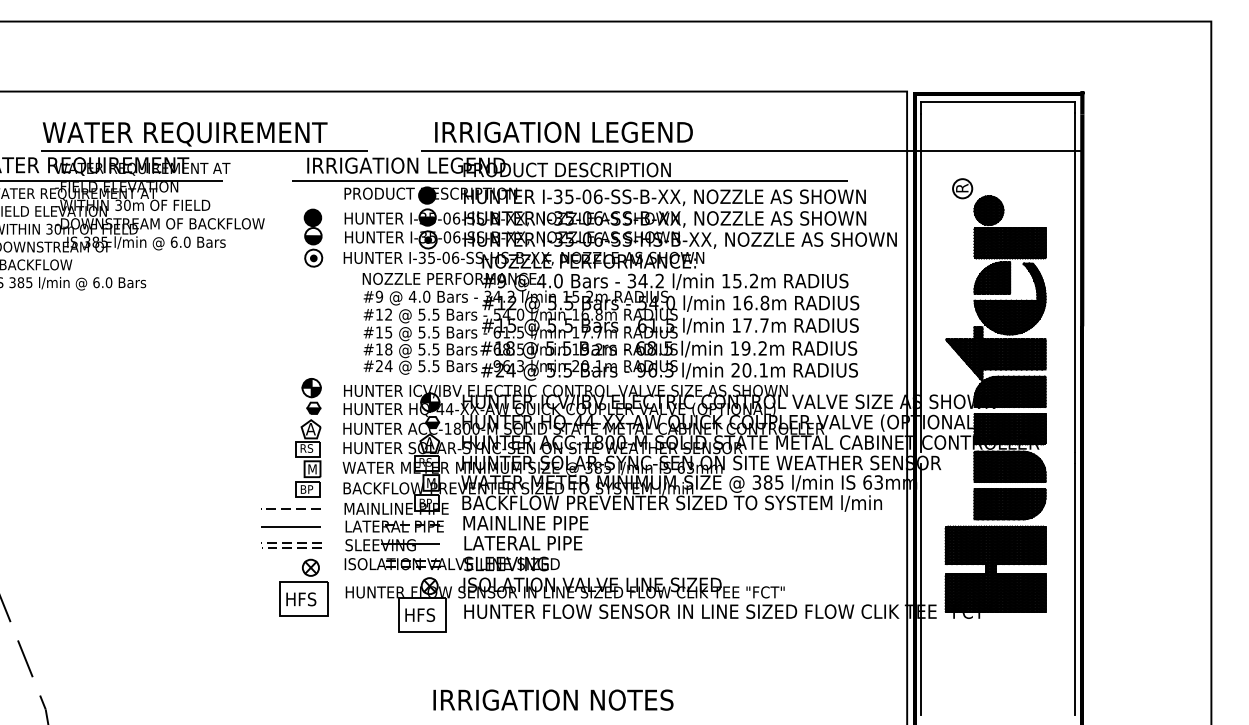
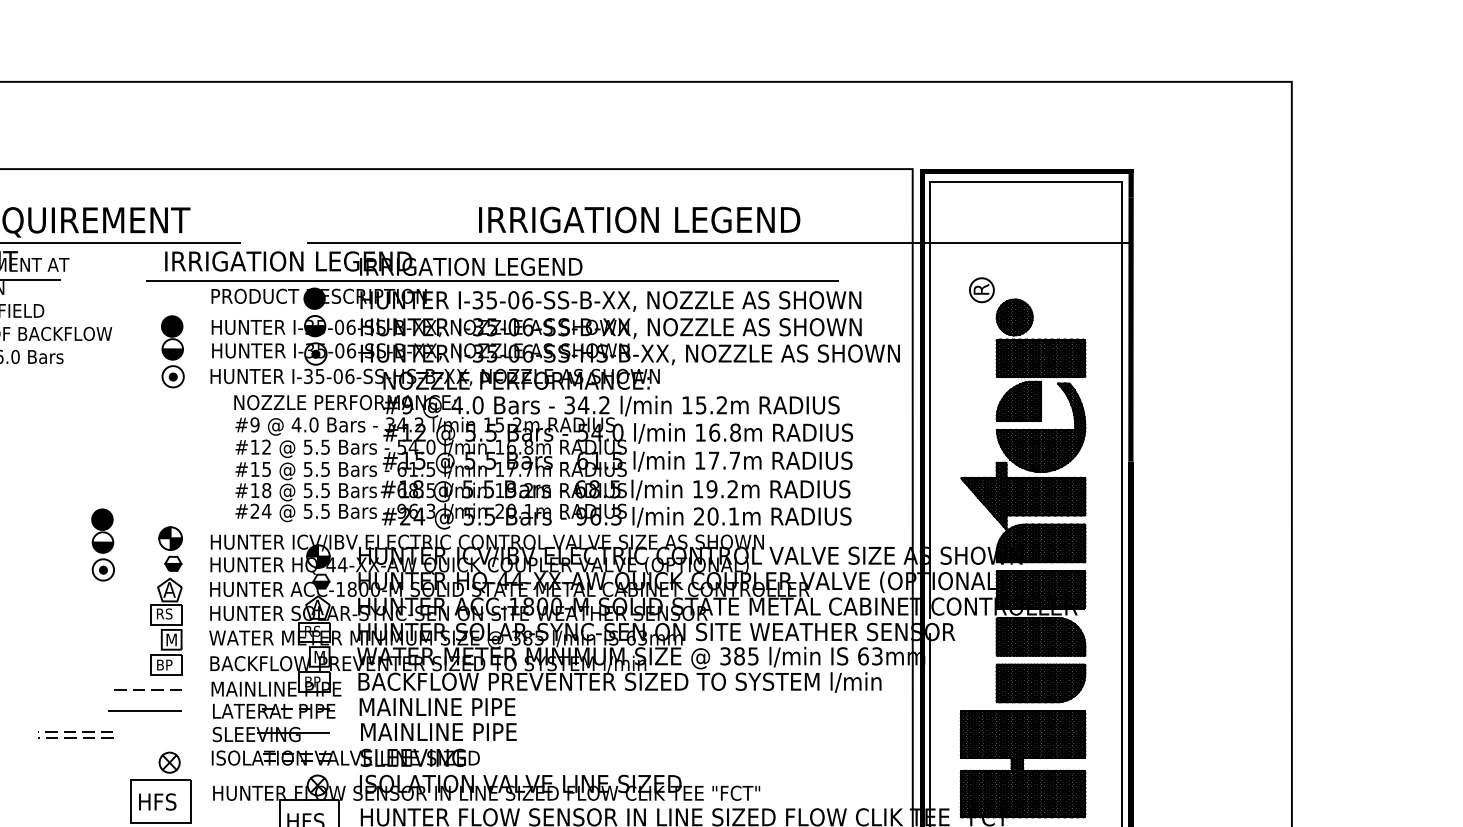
text: (563, 131) -> (639, 218), moved
text: (567, 169) -> (489, 266), PRODUCT DESCRIPTION -> IRRIGATION LEGEND
part: (257, 392) -> (103, 544), added
text: (527, 543) -> (439, 732), LATERAL PIPE -> MAINLINE PIPE
part: (291, 545) -> (75, 734), moved

